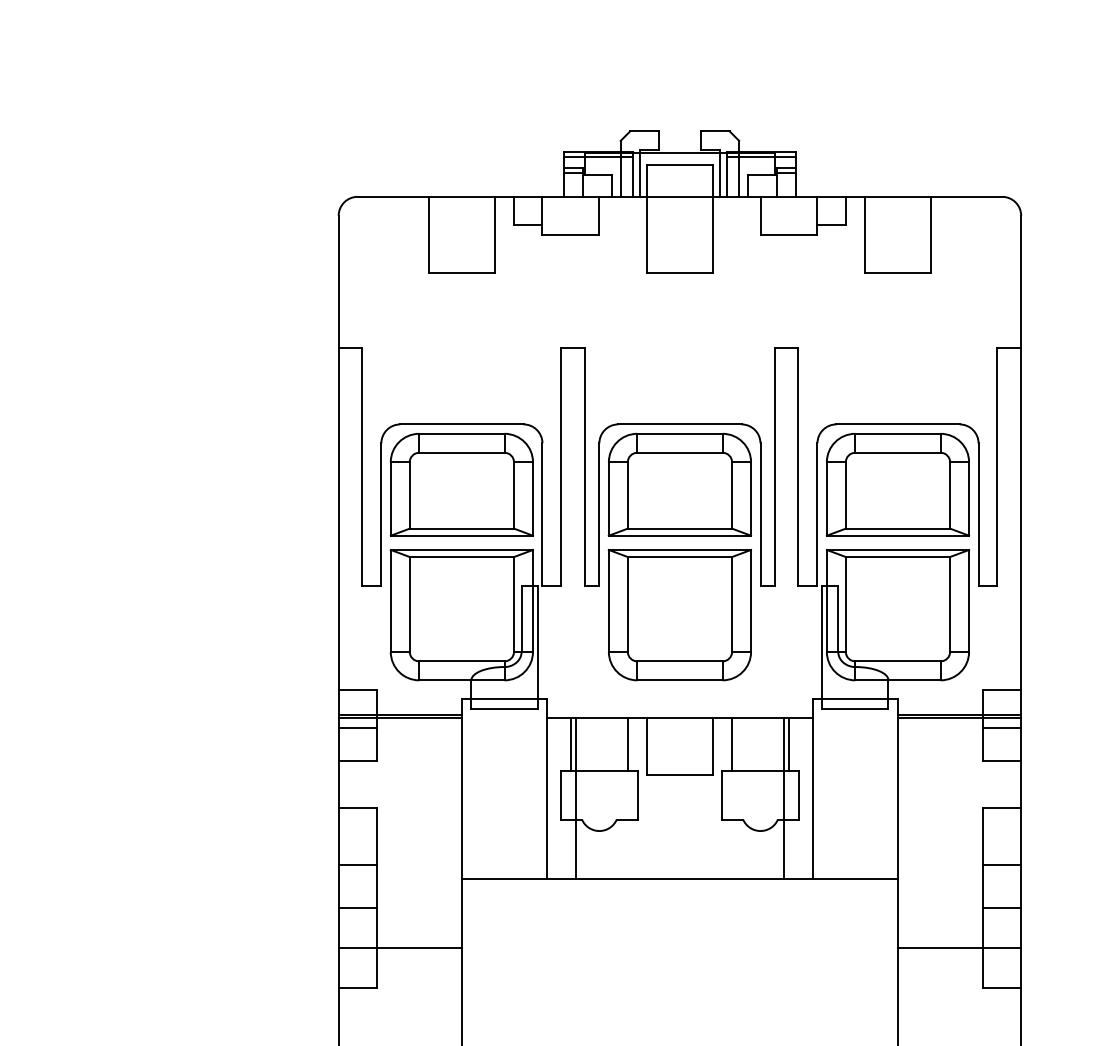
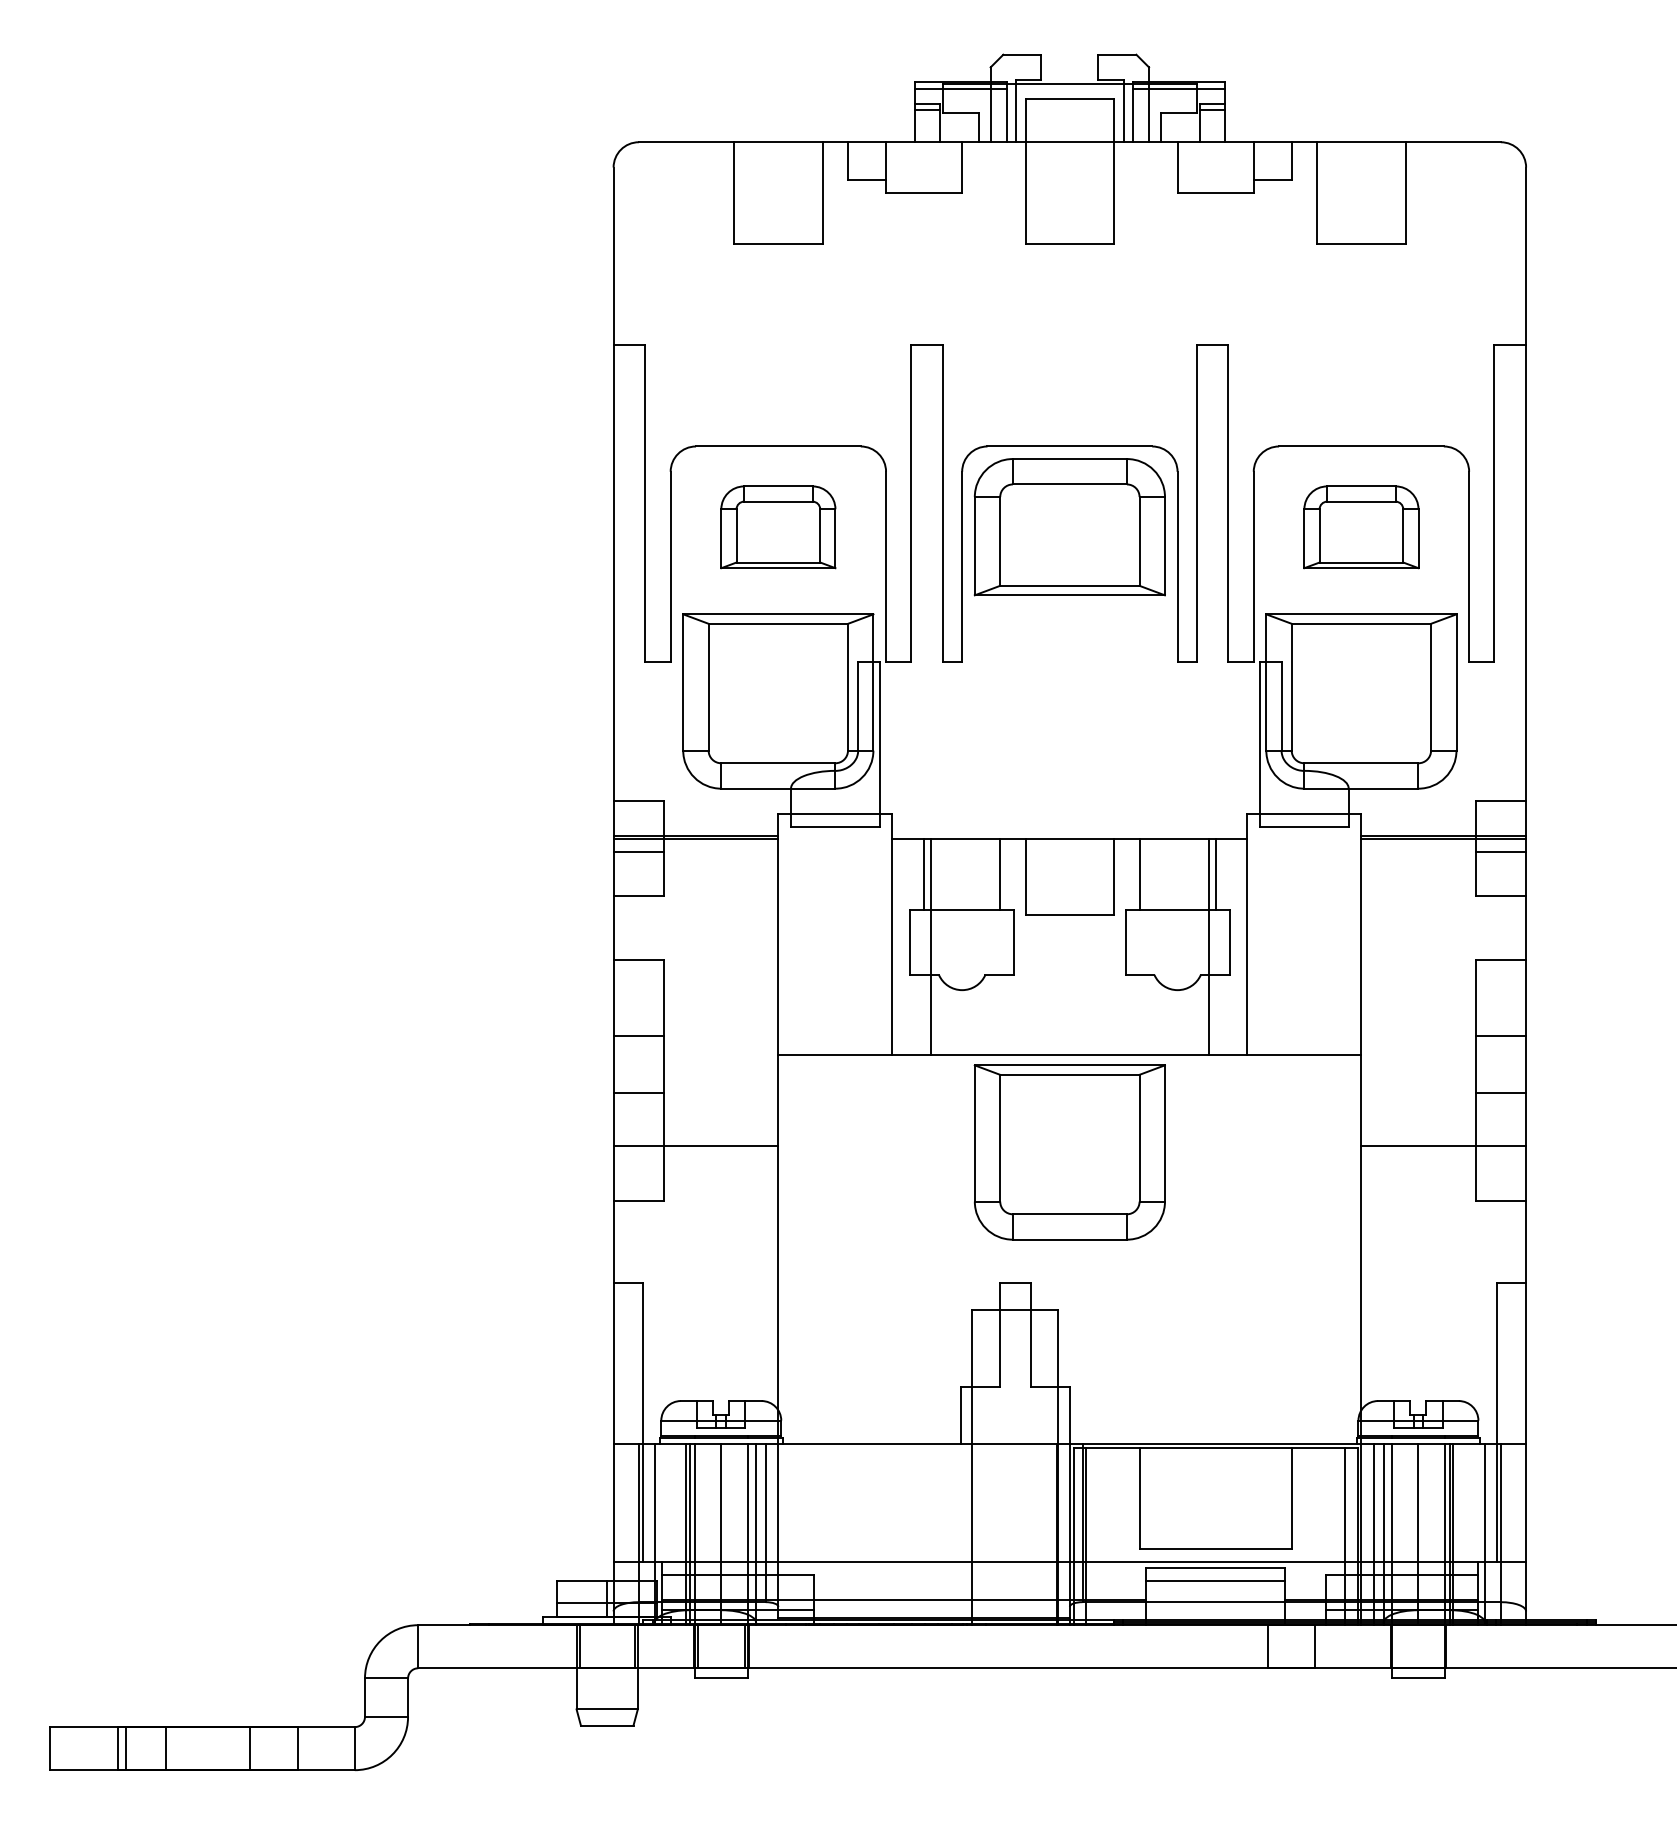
part: (462, 485) -> (778, 527), size x0.6
part: (898, 485) -> (1361, 527), size x0.6
part: (679, 615) -> (1069, 1152), moved

